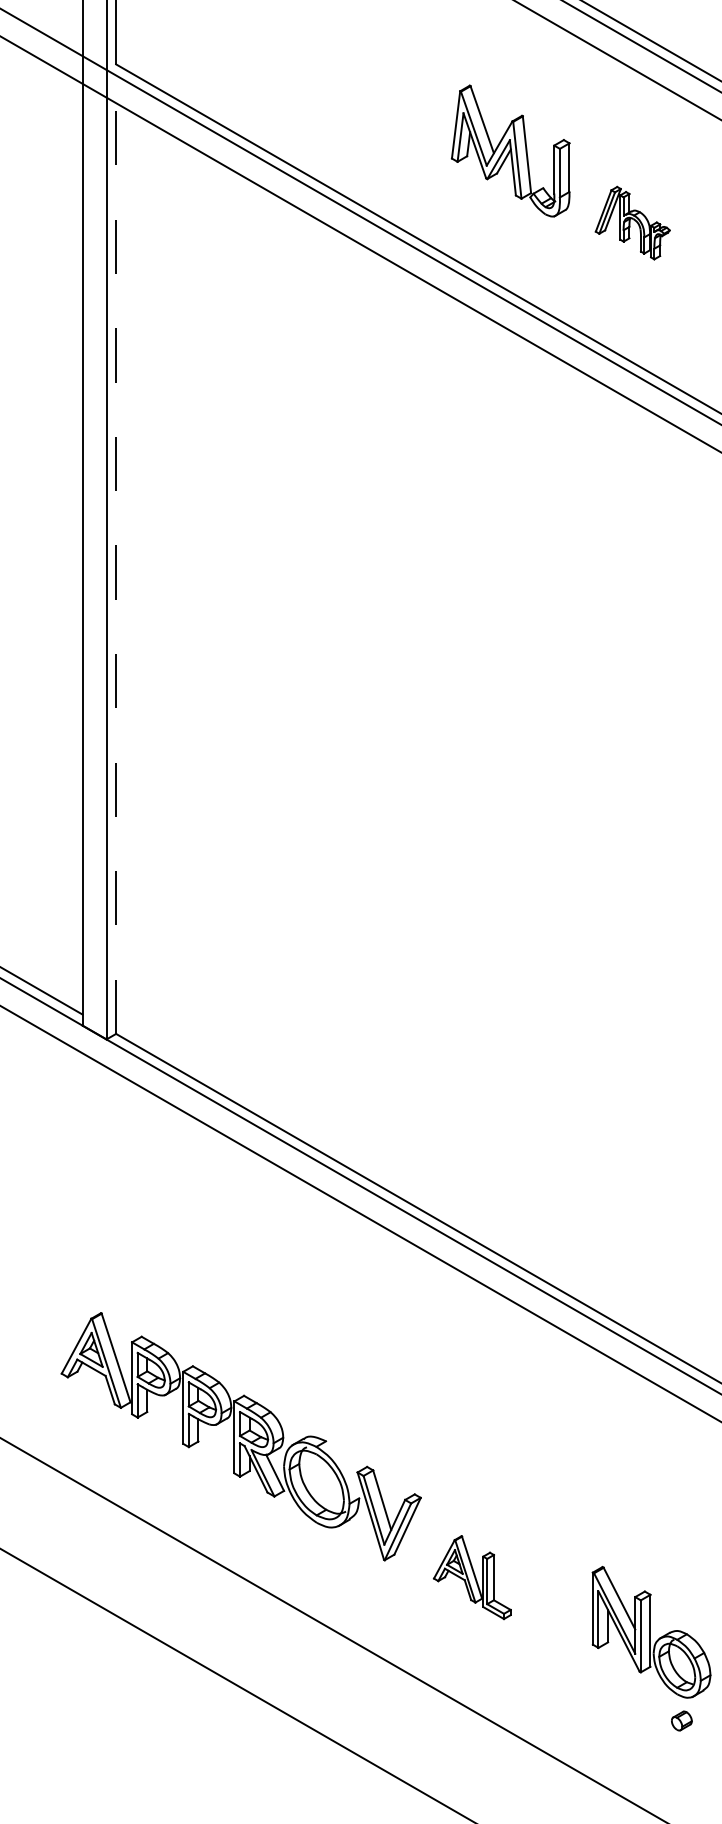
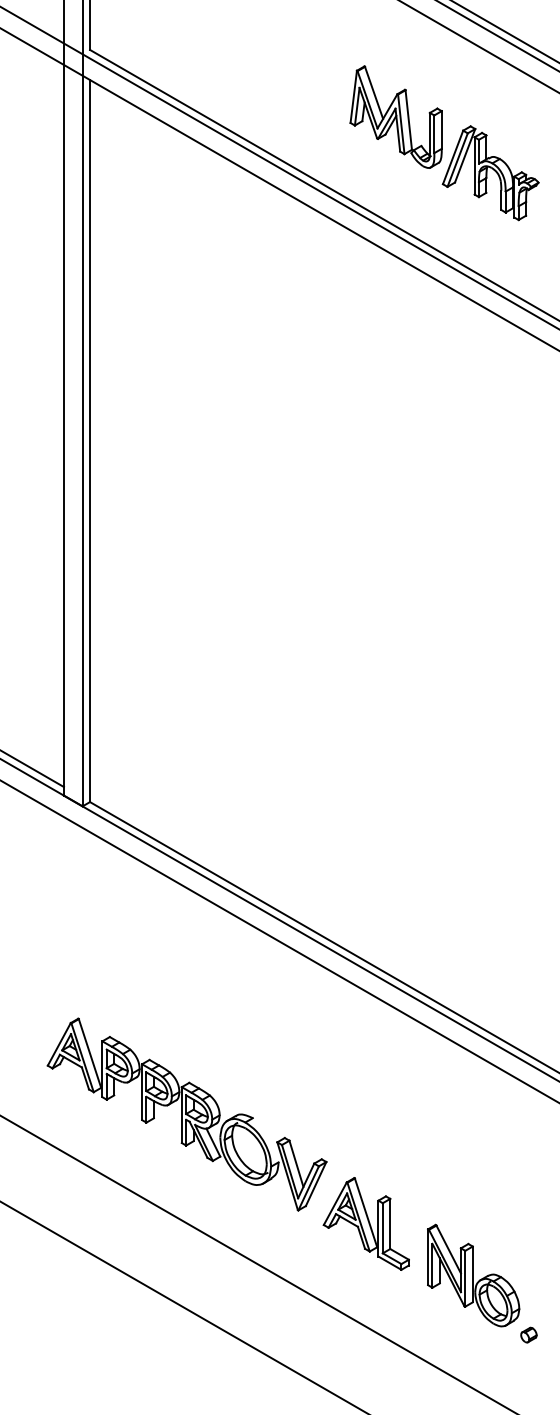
part: (632, 222) -> (490, 172), size x1.67
line: (116, 568) -> (90, 441), dashed -> solid
part: (472, 1577) -> (366, 1223), size x1.43
part: (651, 1632) -> (473, 1275), moved

